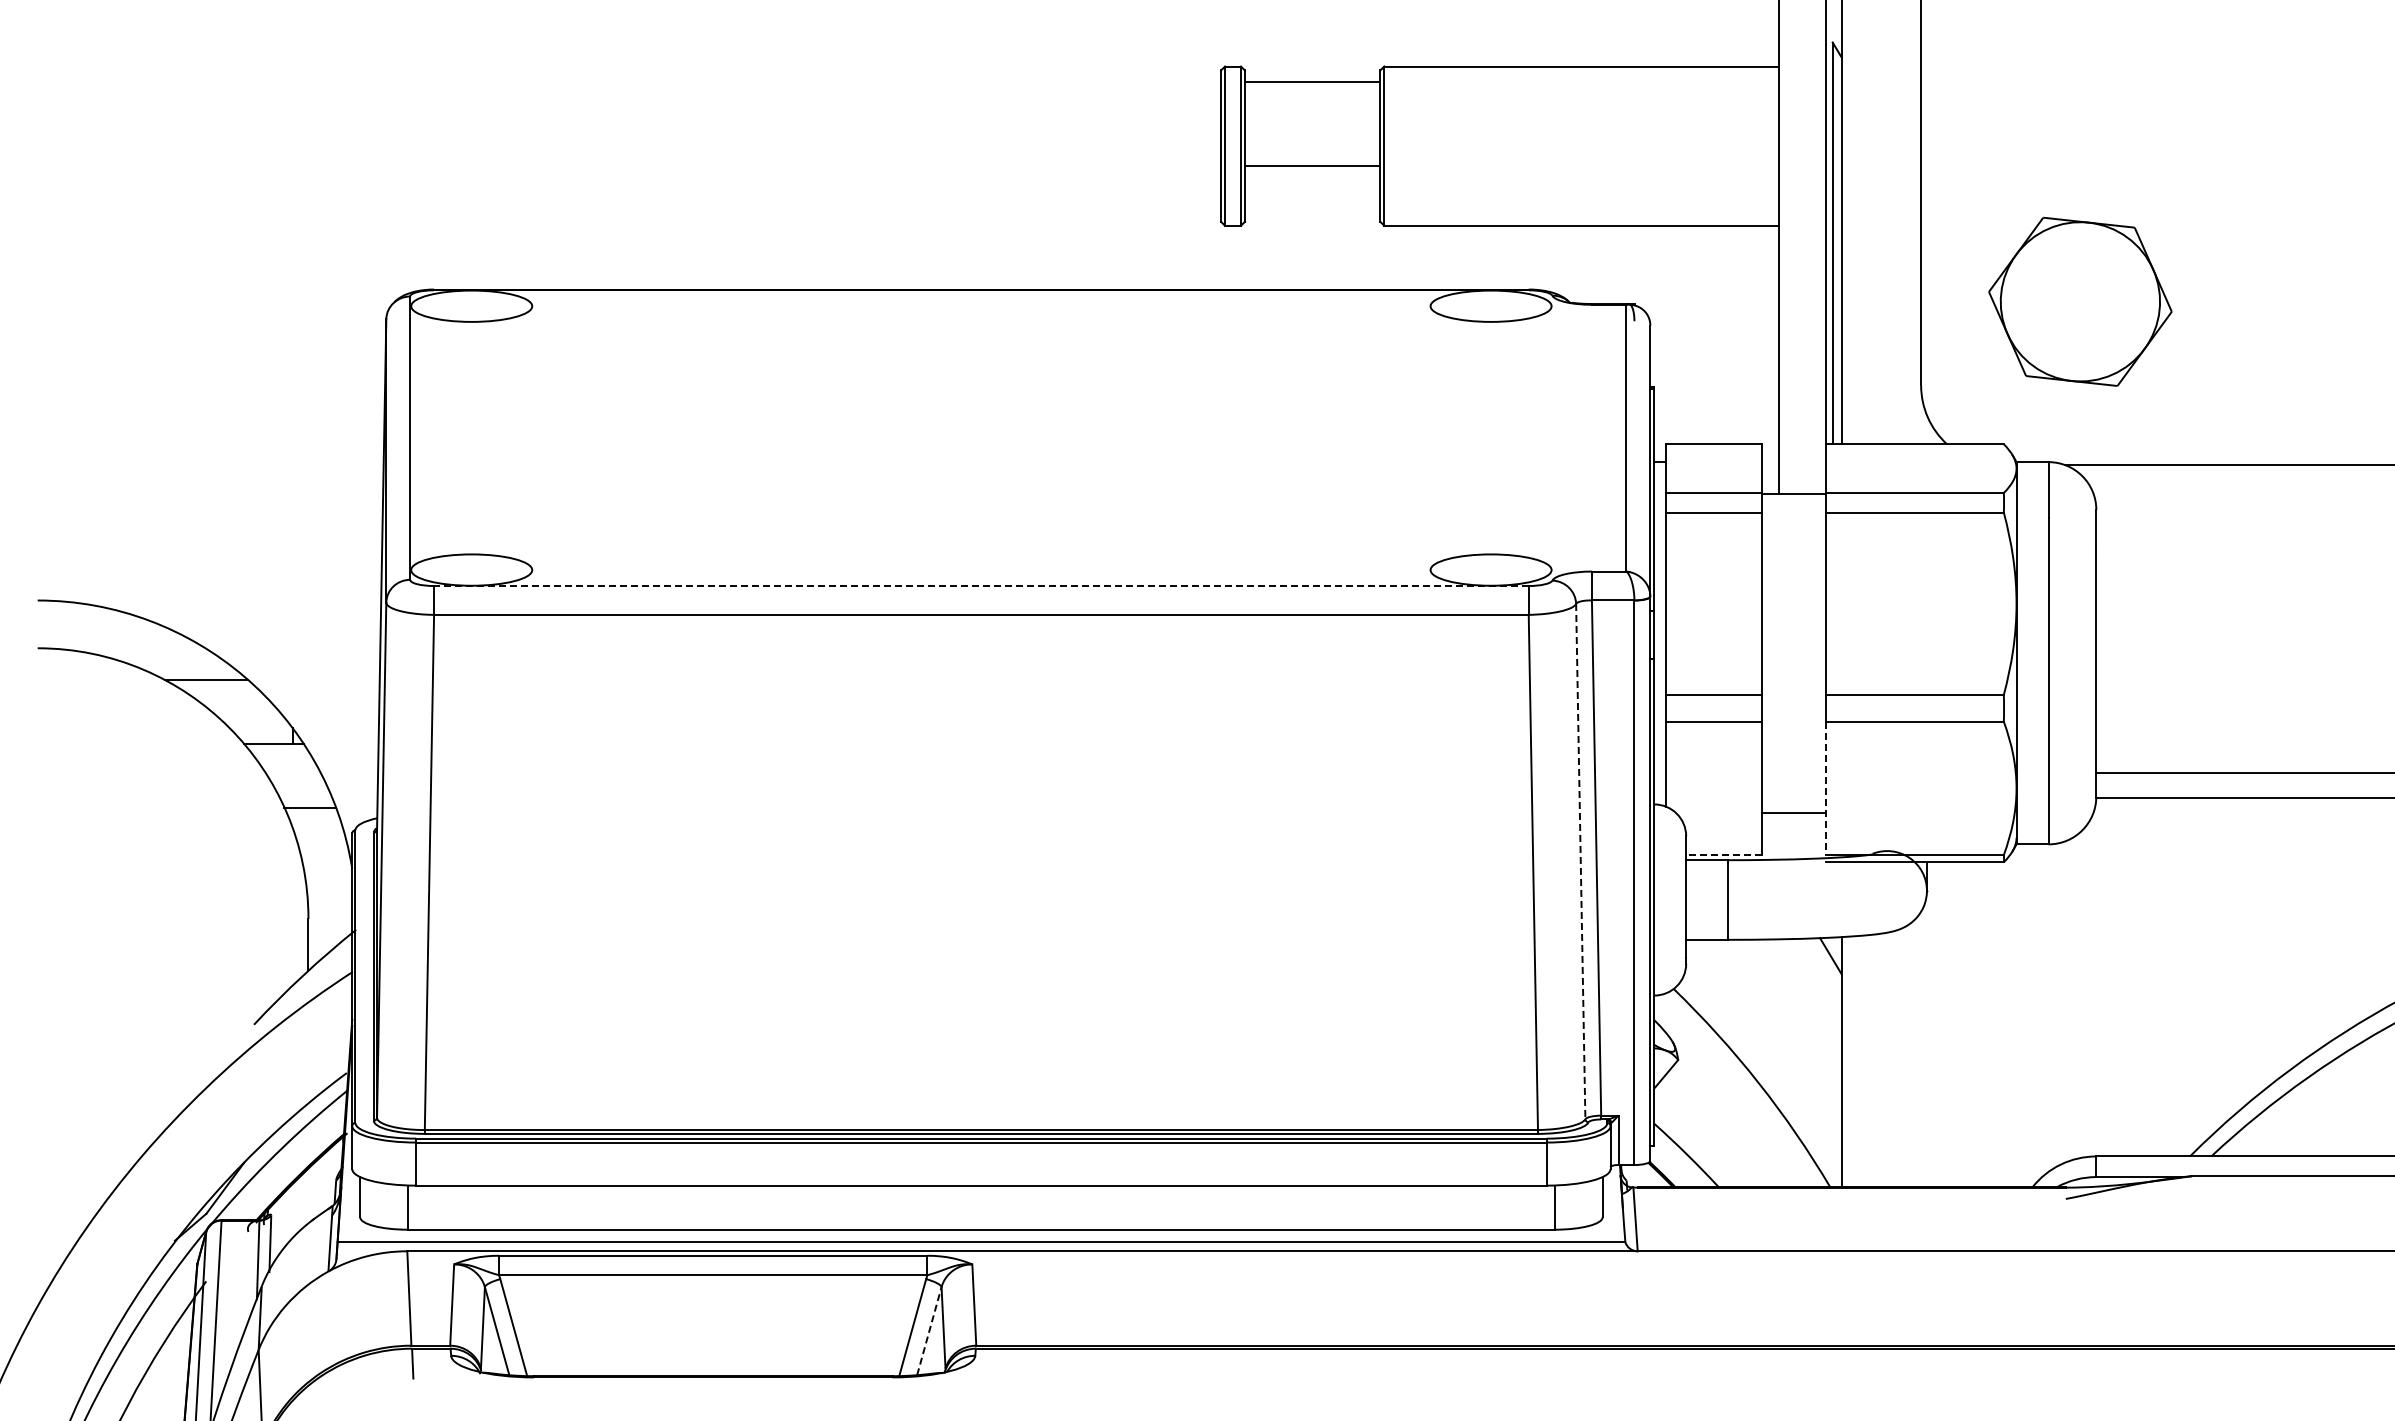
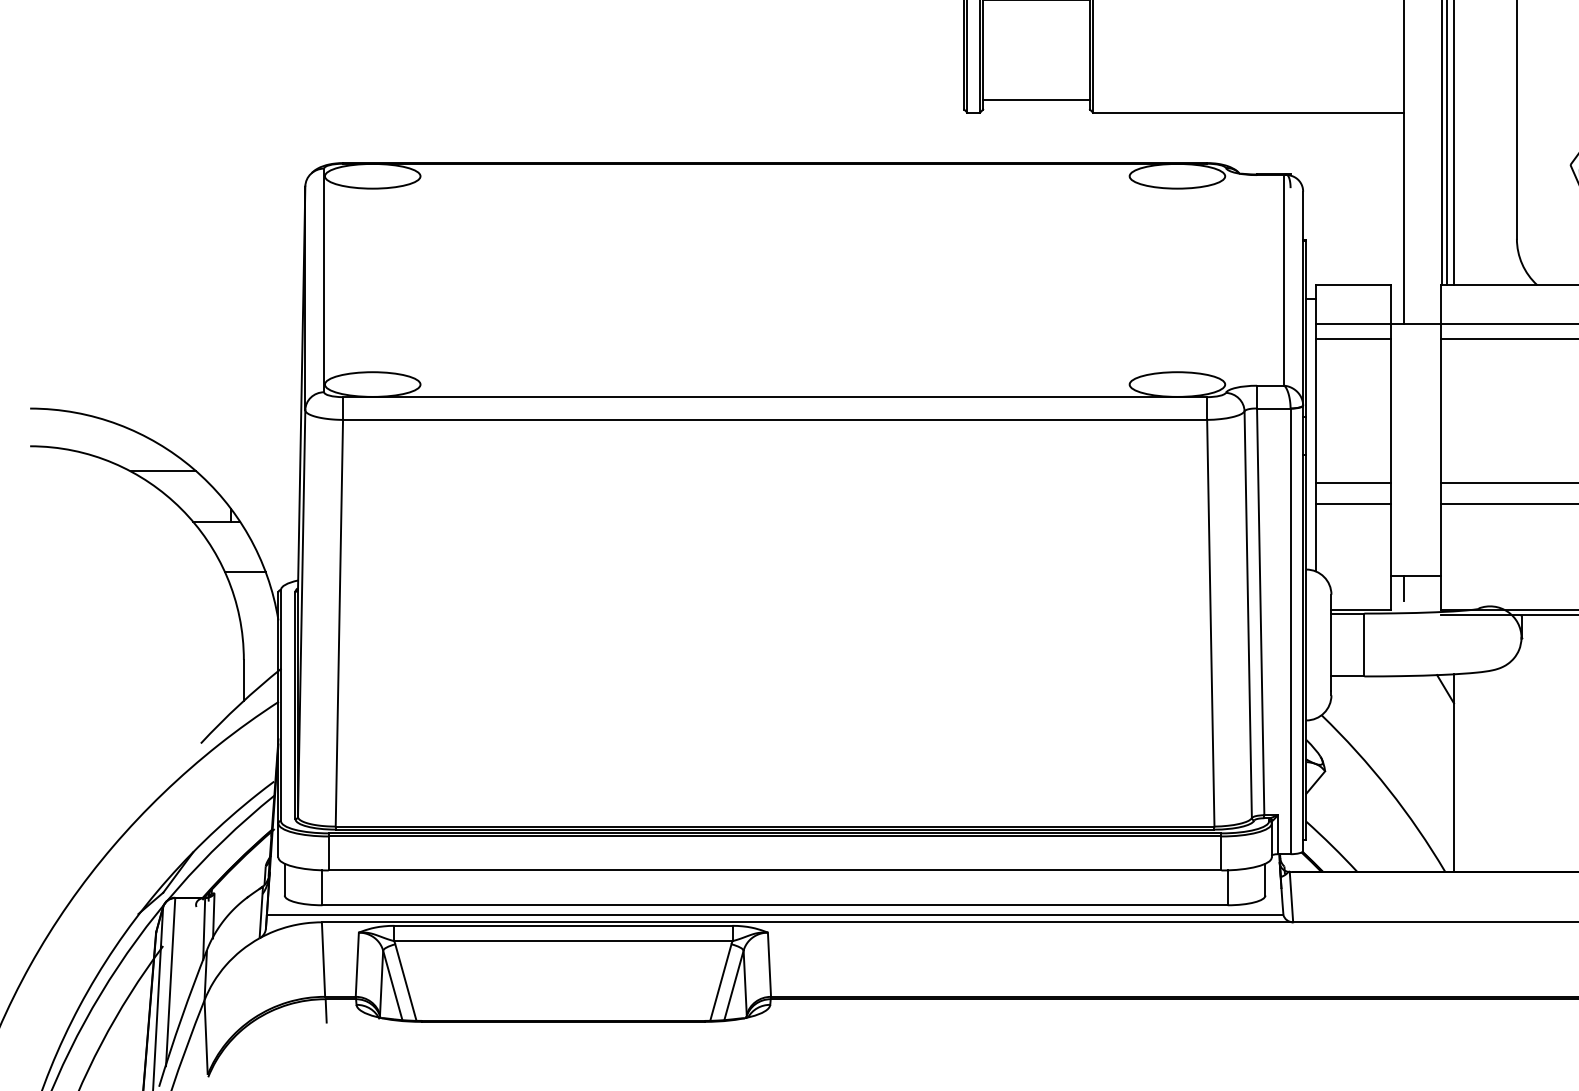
line: (1312, 165) -> (1036, 99), moved
line: (980, 586) -> (774, 397), dashed -> solid
line: (1825, 788) -> (1441, 556), dashed -> solid
line: (1778, 827) -> (1404, 587), added
line: (1724, 855) -> (1361, 609), dashed -> solid
line: (1580, 861) -> (1248, 614), dashed -> solid
line: (929, 1331) -> (734, 985), dashed -> solid

